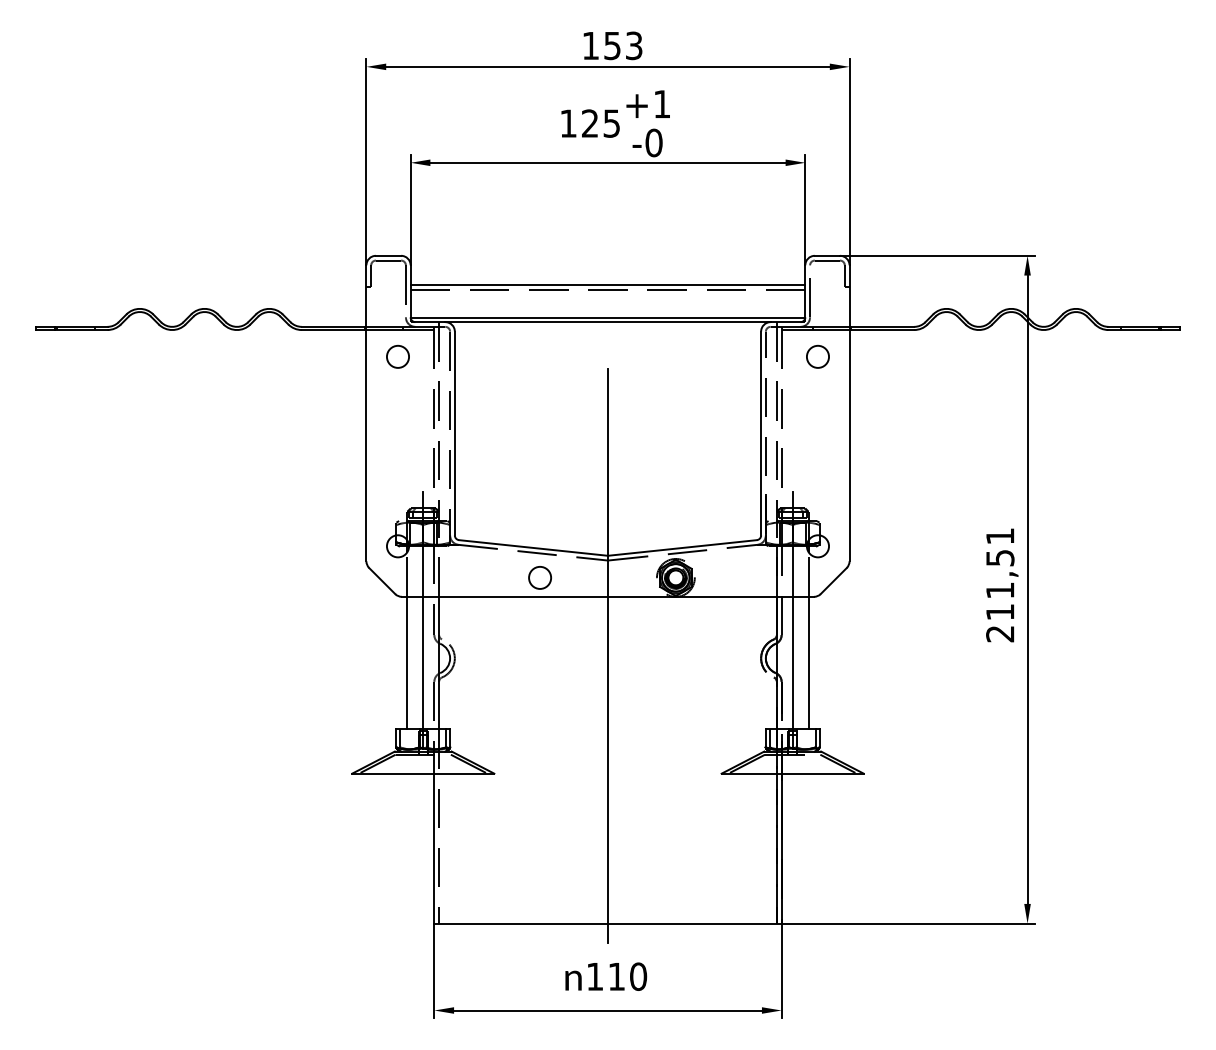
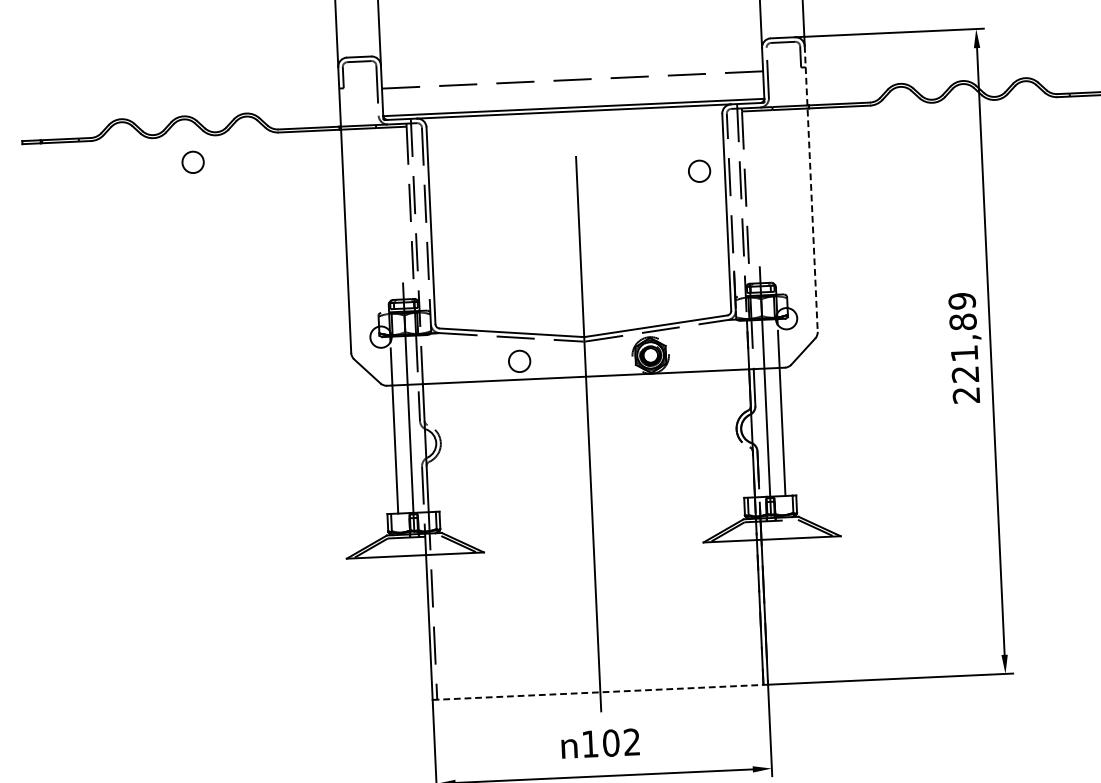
line: (607, 284) -> (571, 75), removed
circle: (397, 356) -> (192, 162), moved
circle: (817, 356) -> (699, 170), moved
line: (849, 413) -> (811, 189), solid -> dashed
text: (1000, 574) -> (964, 337), 211,51 -> 221,89
line: (608, 923) -> (600, 692), solid -> dashed
text: (627, 976) -> (621, 742), 110 -> 102

